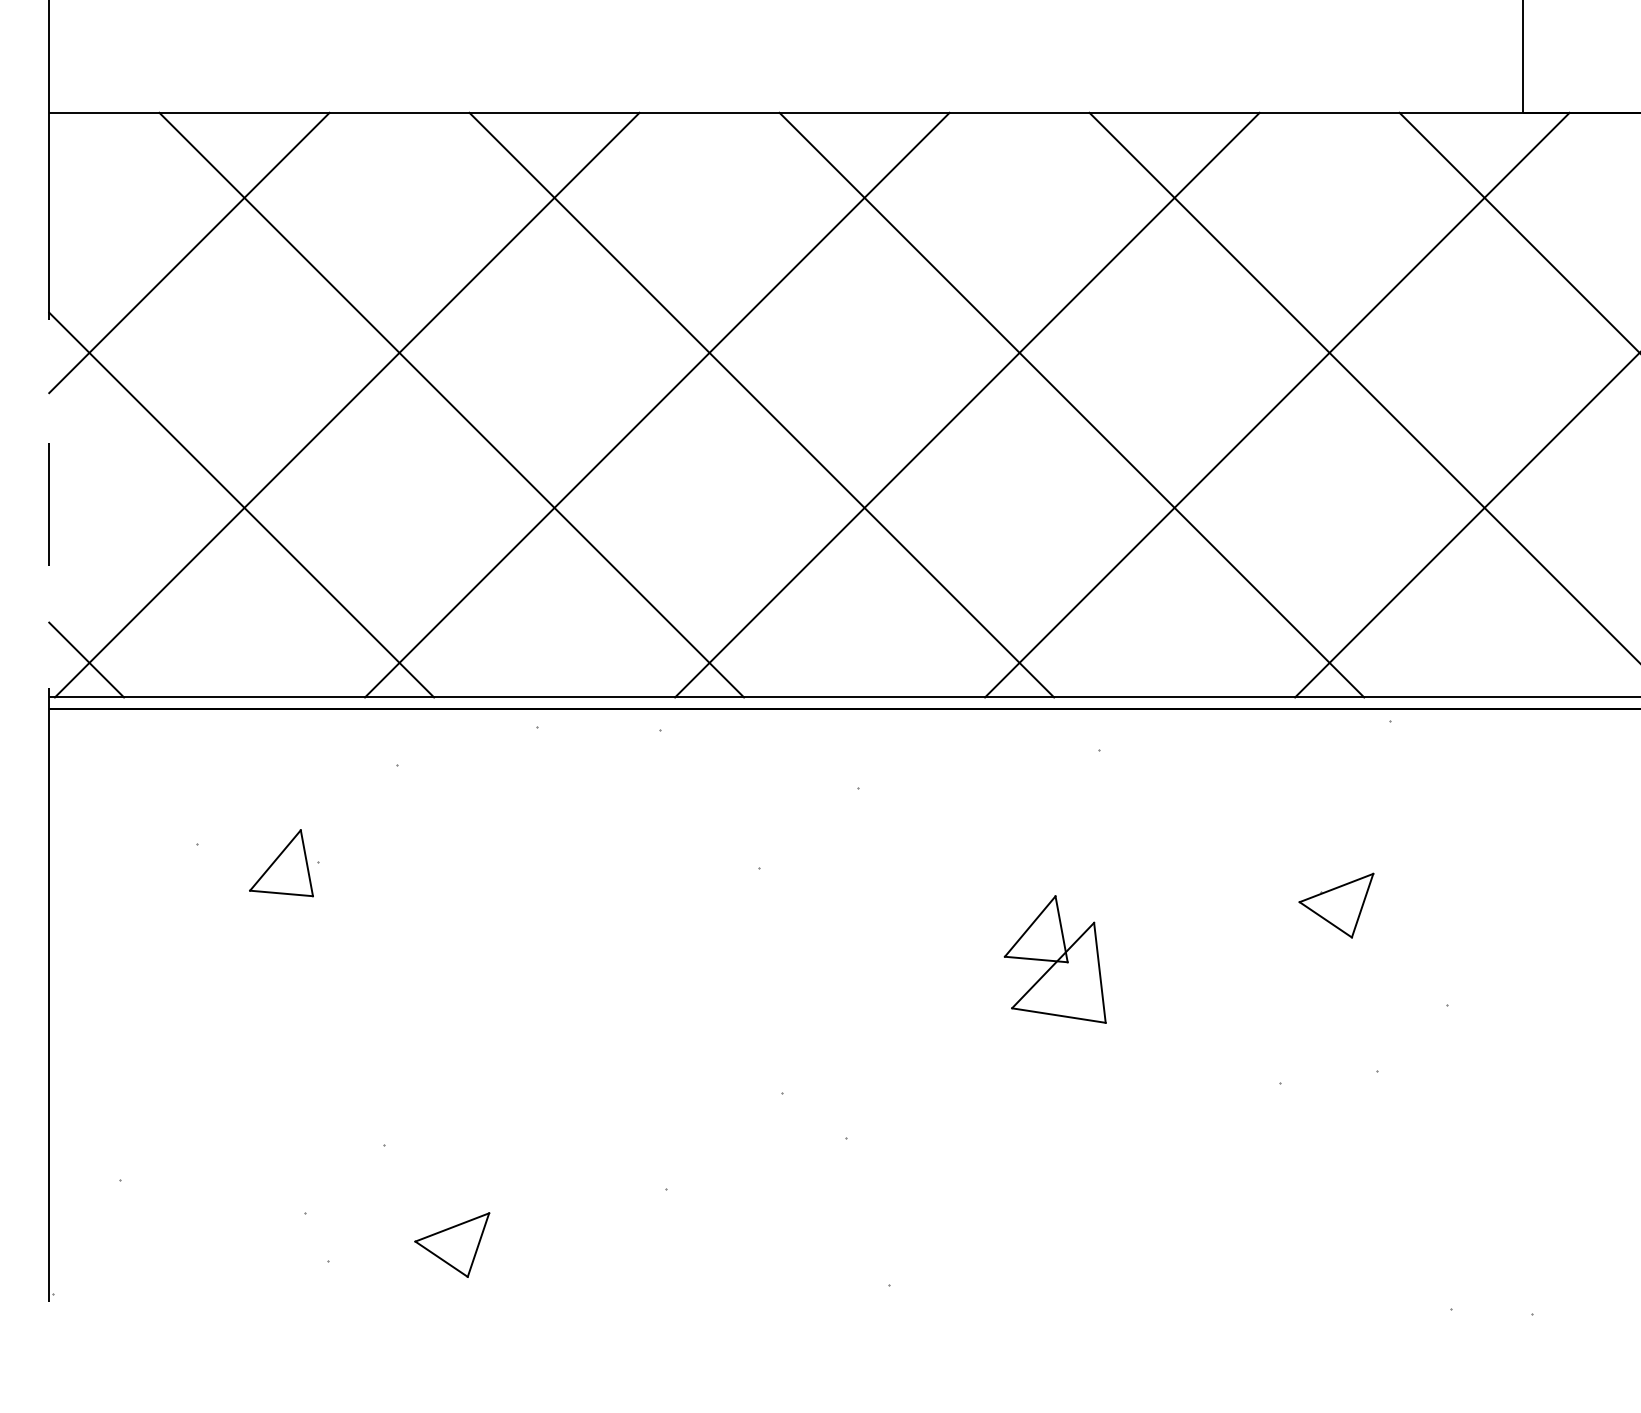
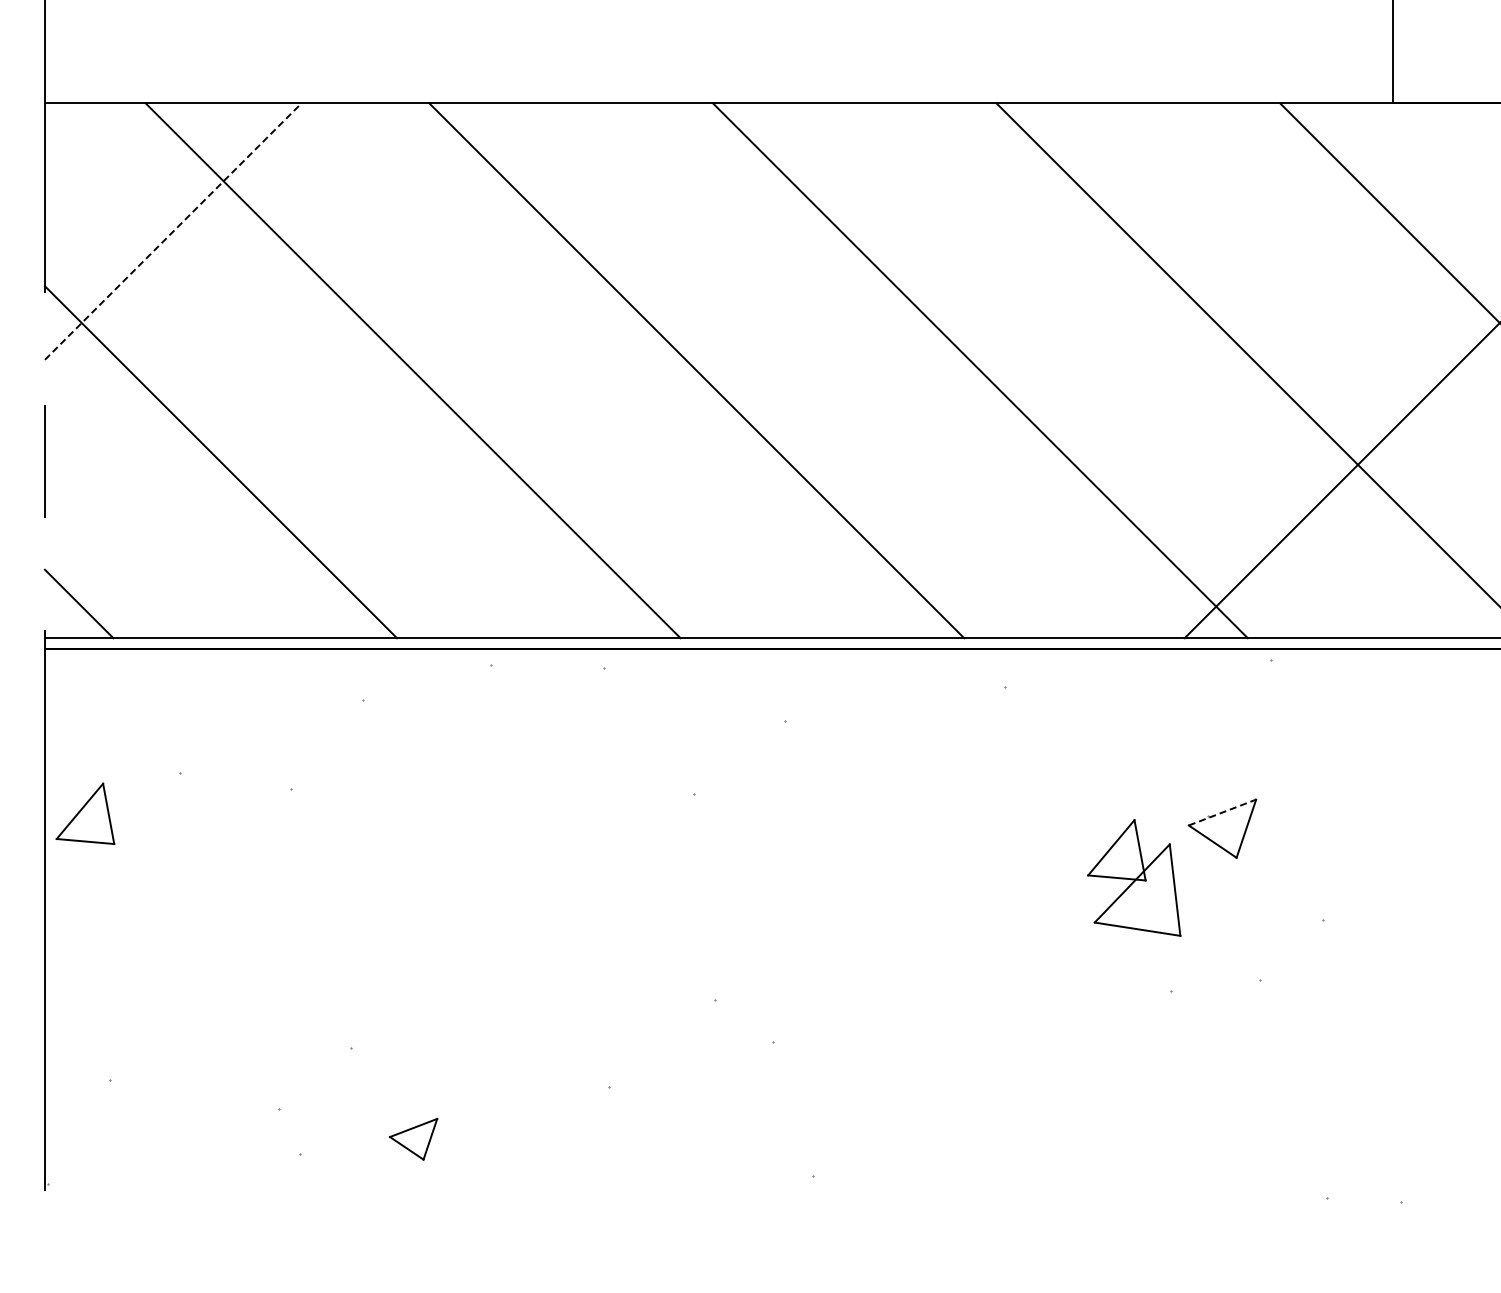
line: (189, 252) -> (173, 231), solid -> dashed
line: (347, 404) -> (317, 370), removed
line: (656, 404) -> (600, 370), removed
line: (966, 404) -> (884, 370), removed
line: (1277, 404) -> (1168, 370), removed
part: (281, 862) -> (85, 813), moved
line: (1336, 887) -> (1222, 812), solid -> dashed
part: (1055, 959) -> (1134, 877), moved
part: (452, 1245) -> (413, 1139), size x0.7

